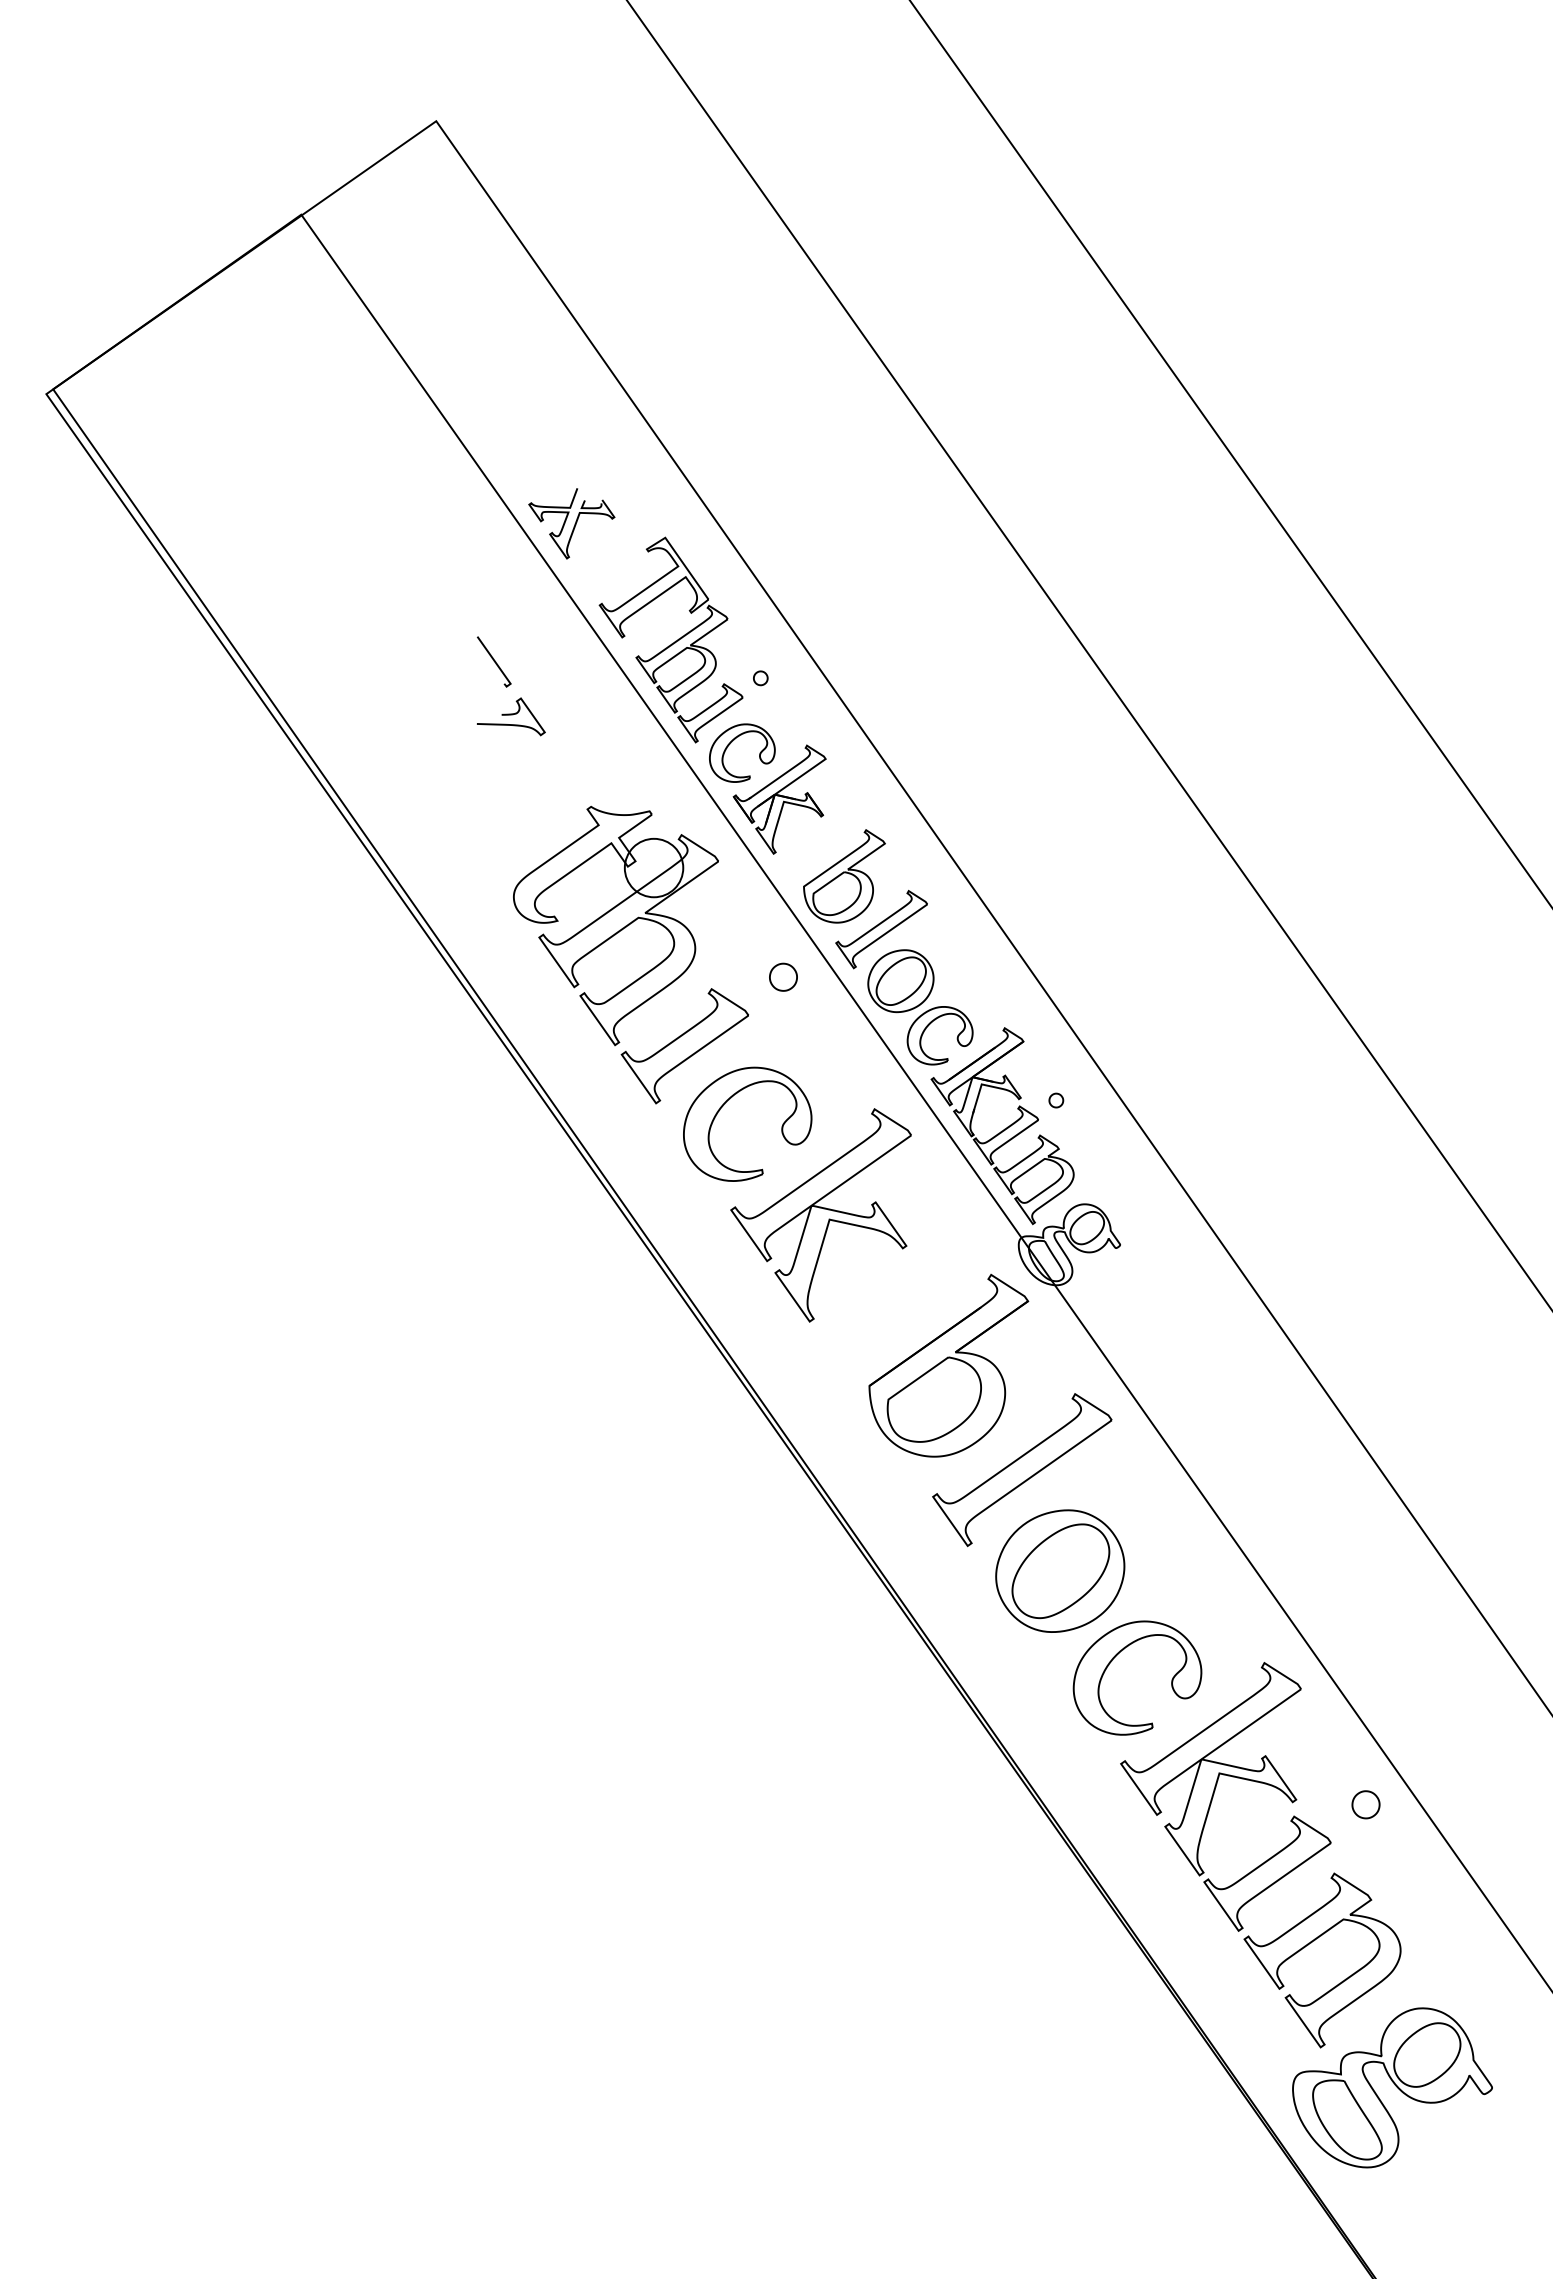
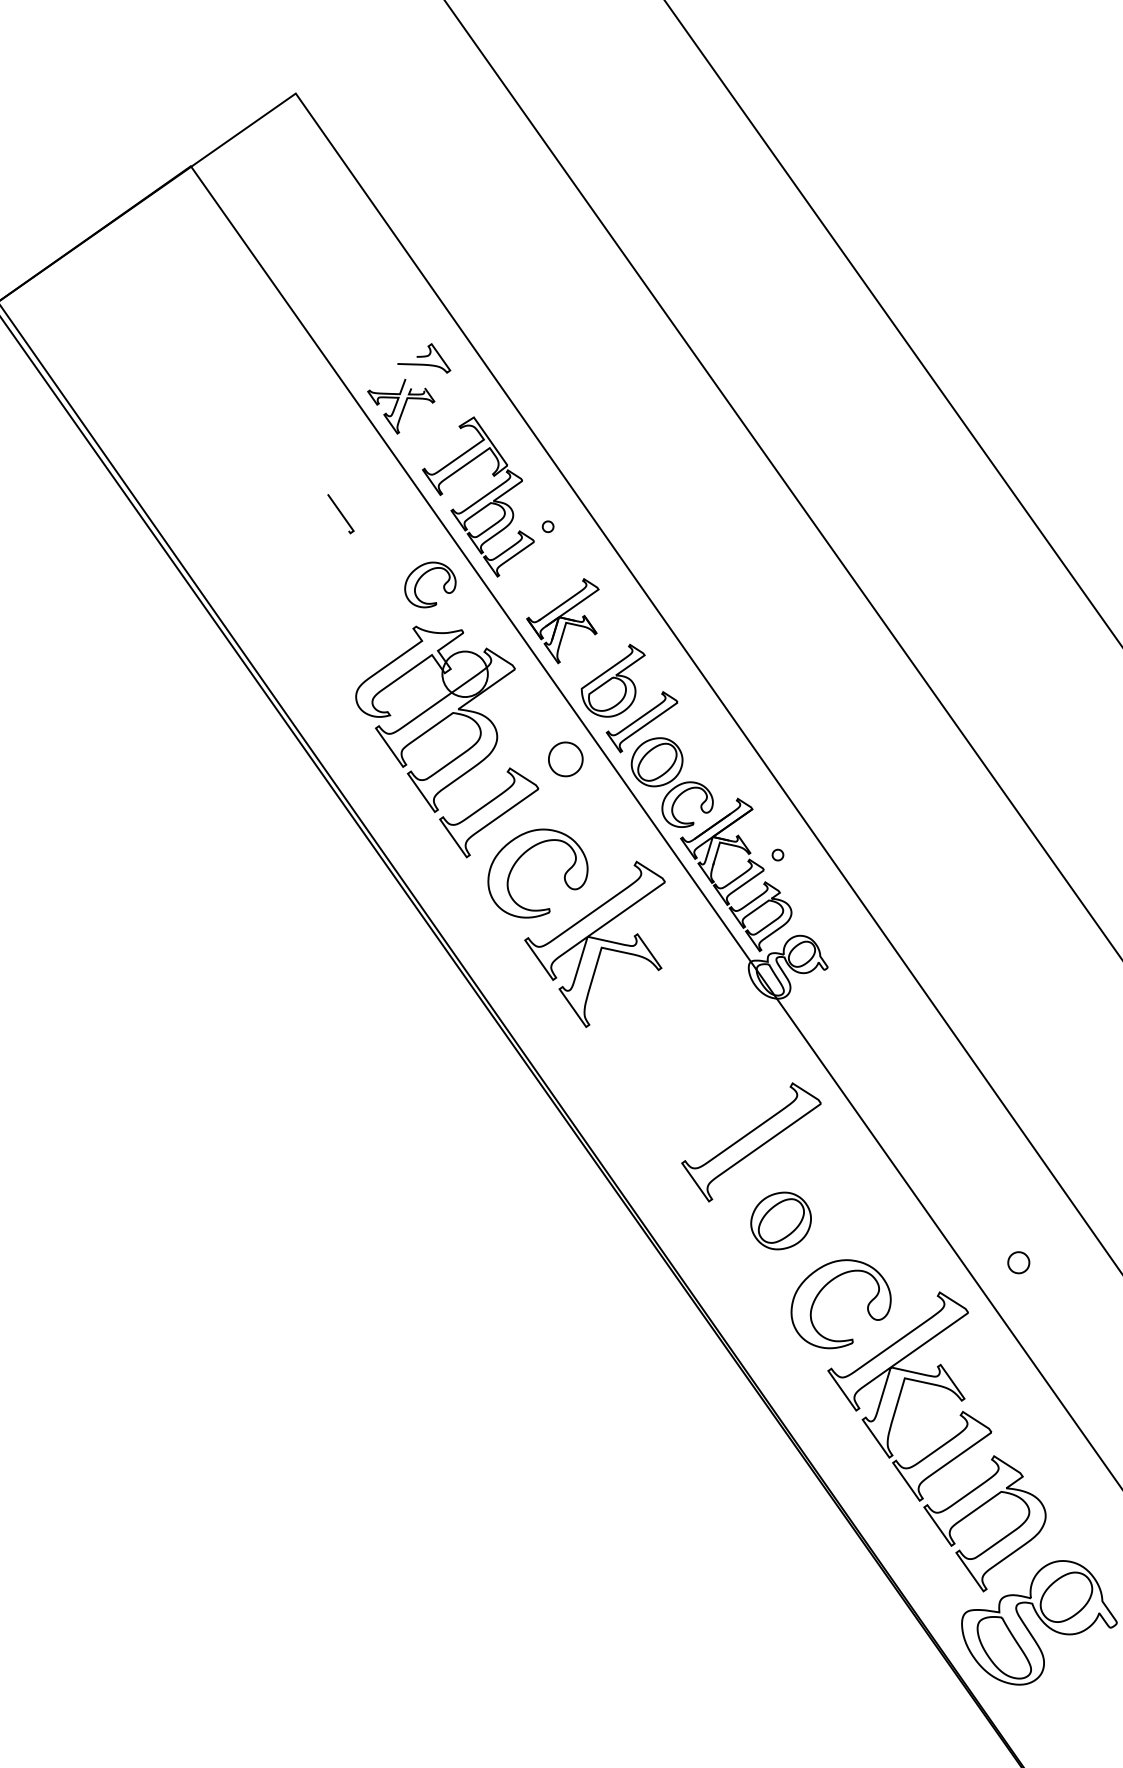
curve: (511, 715) -> (424, 357), moved
part: (731, 743) -> (421, 577), moved
part: (783, 976) -> (565, 758), size x1.6
part: (948, 1365) -> (694, 1061), removed
part: (1060, 1570) -> (781, 1220), size x0.6
part: (1365, 1804) -> (1018, 1262), moved

